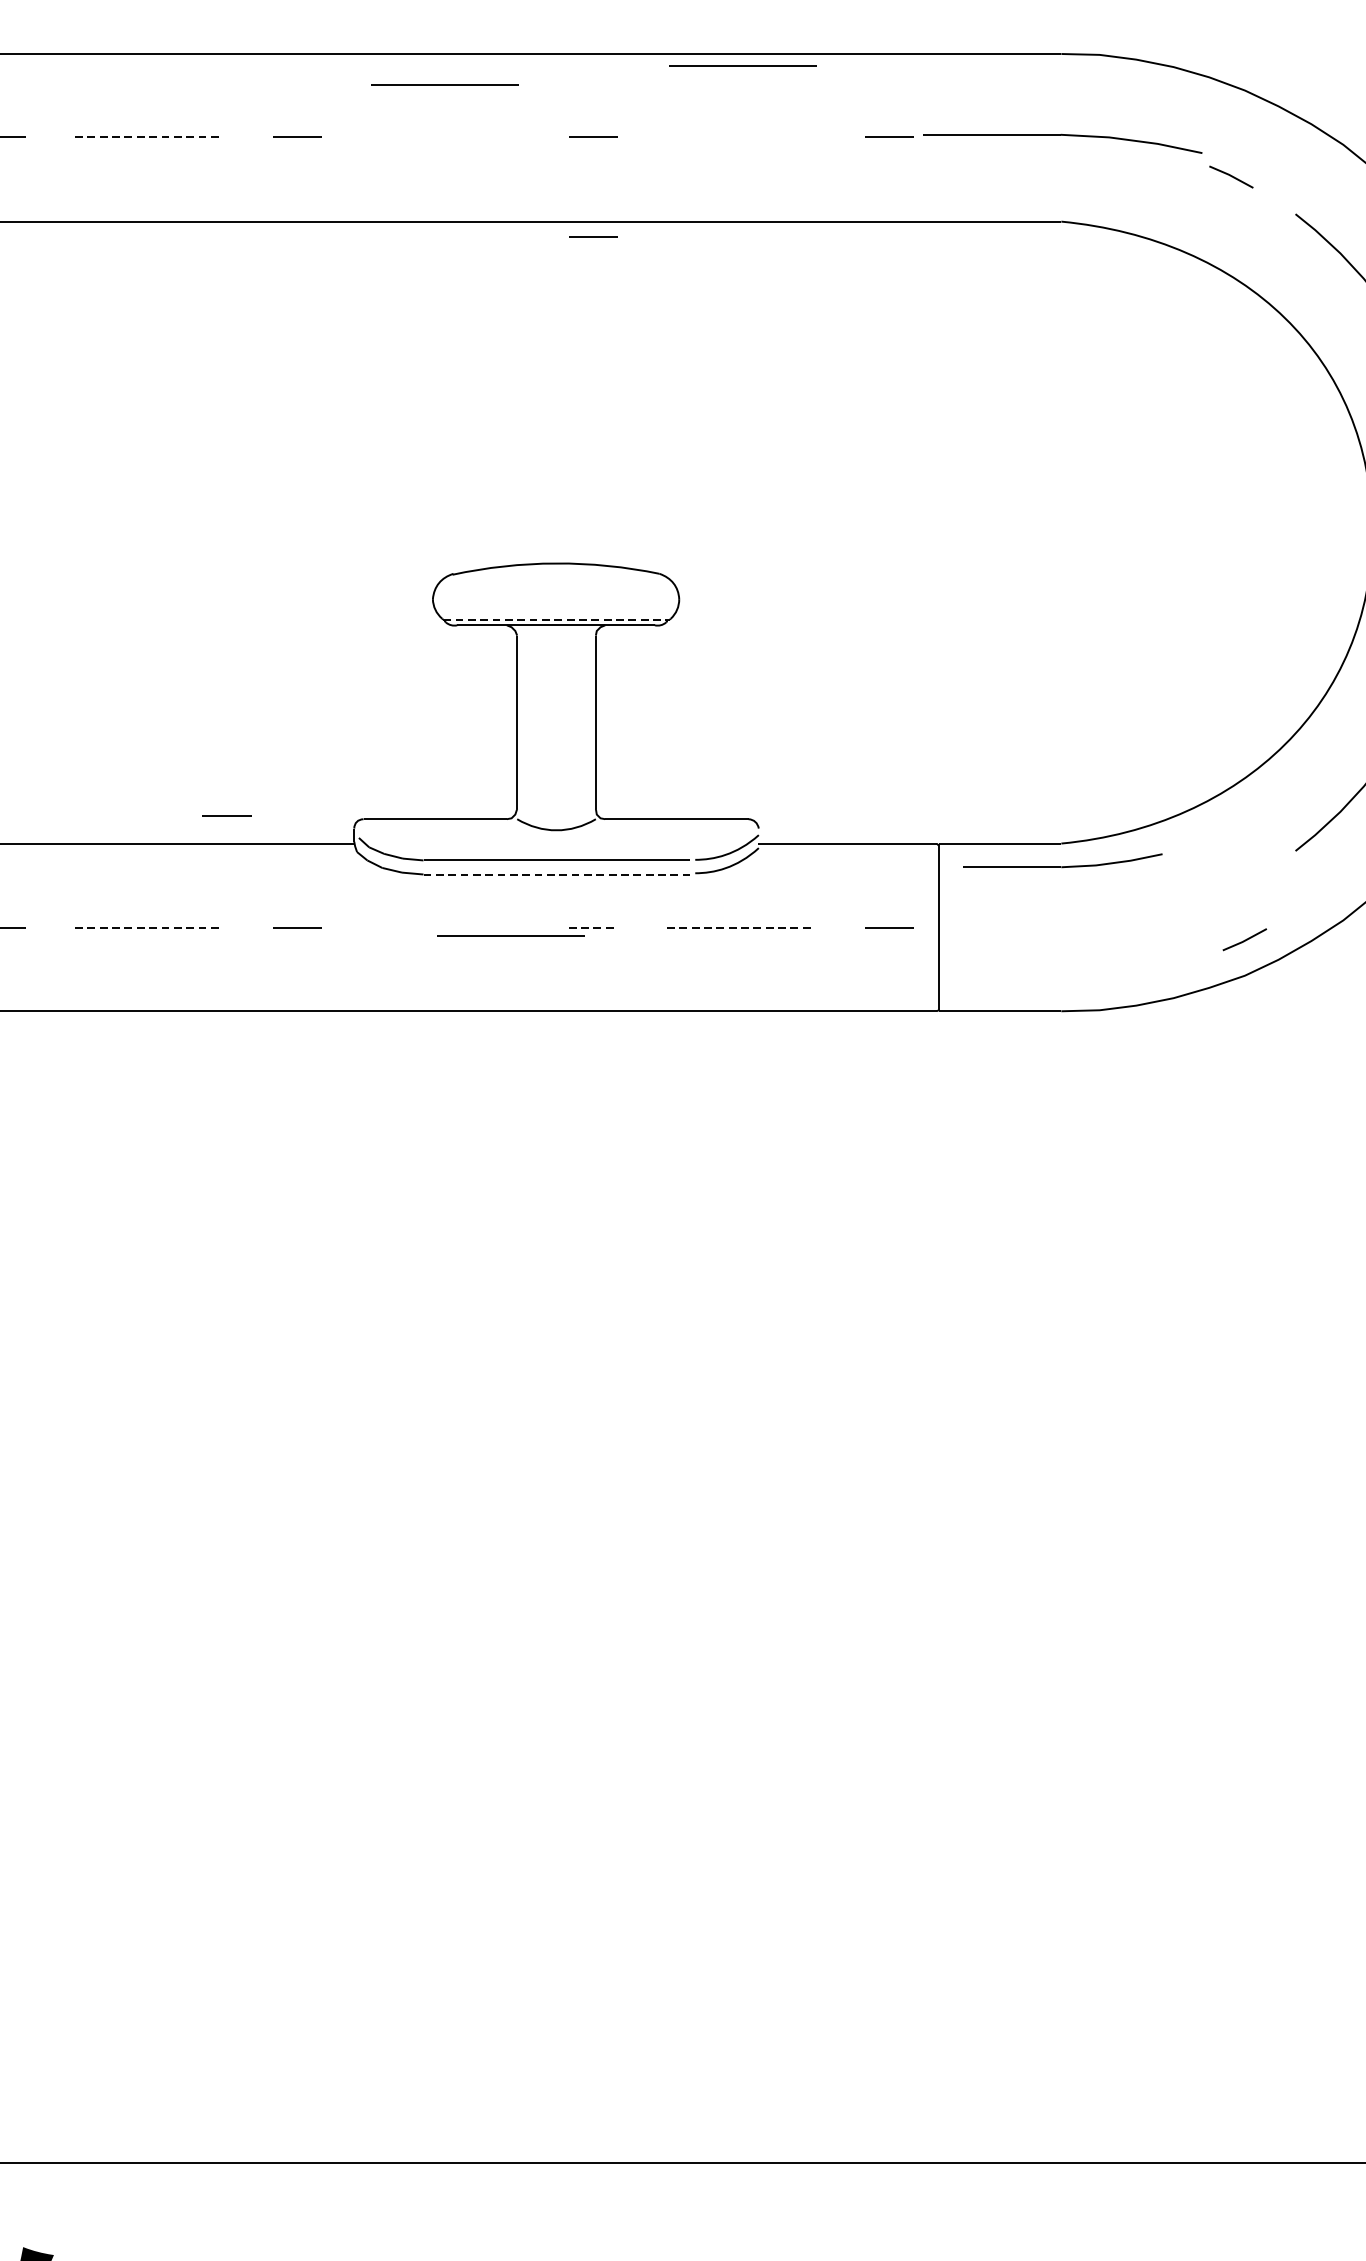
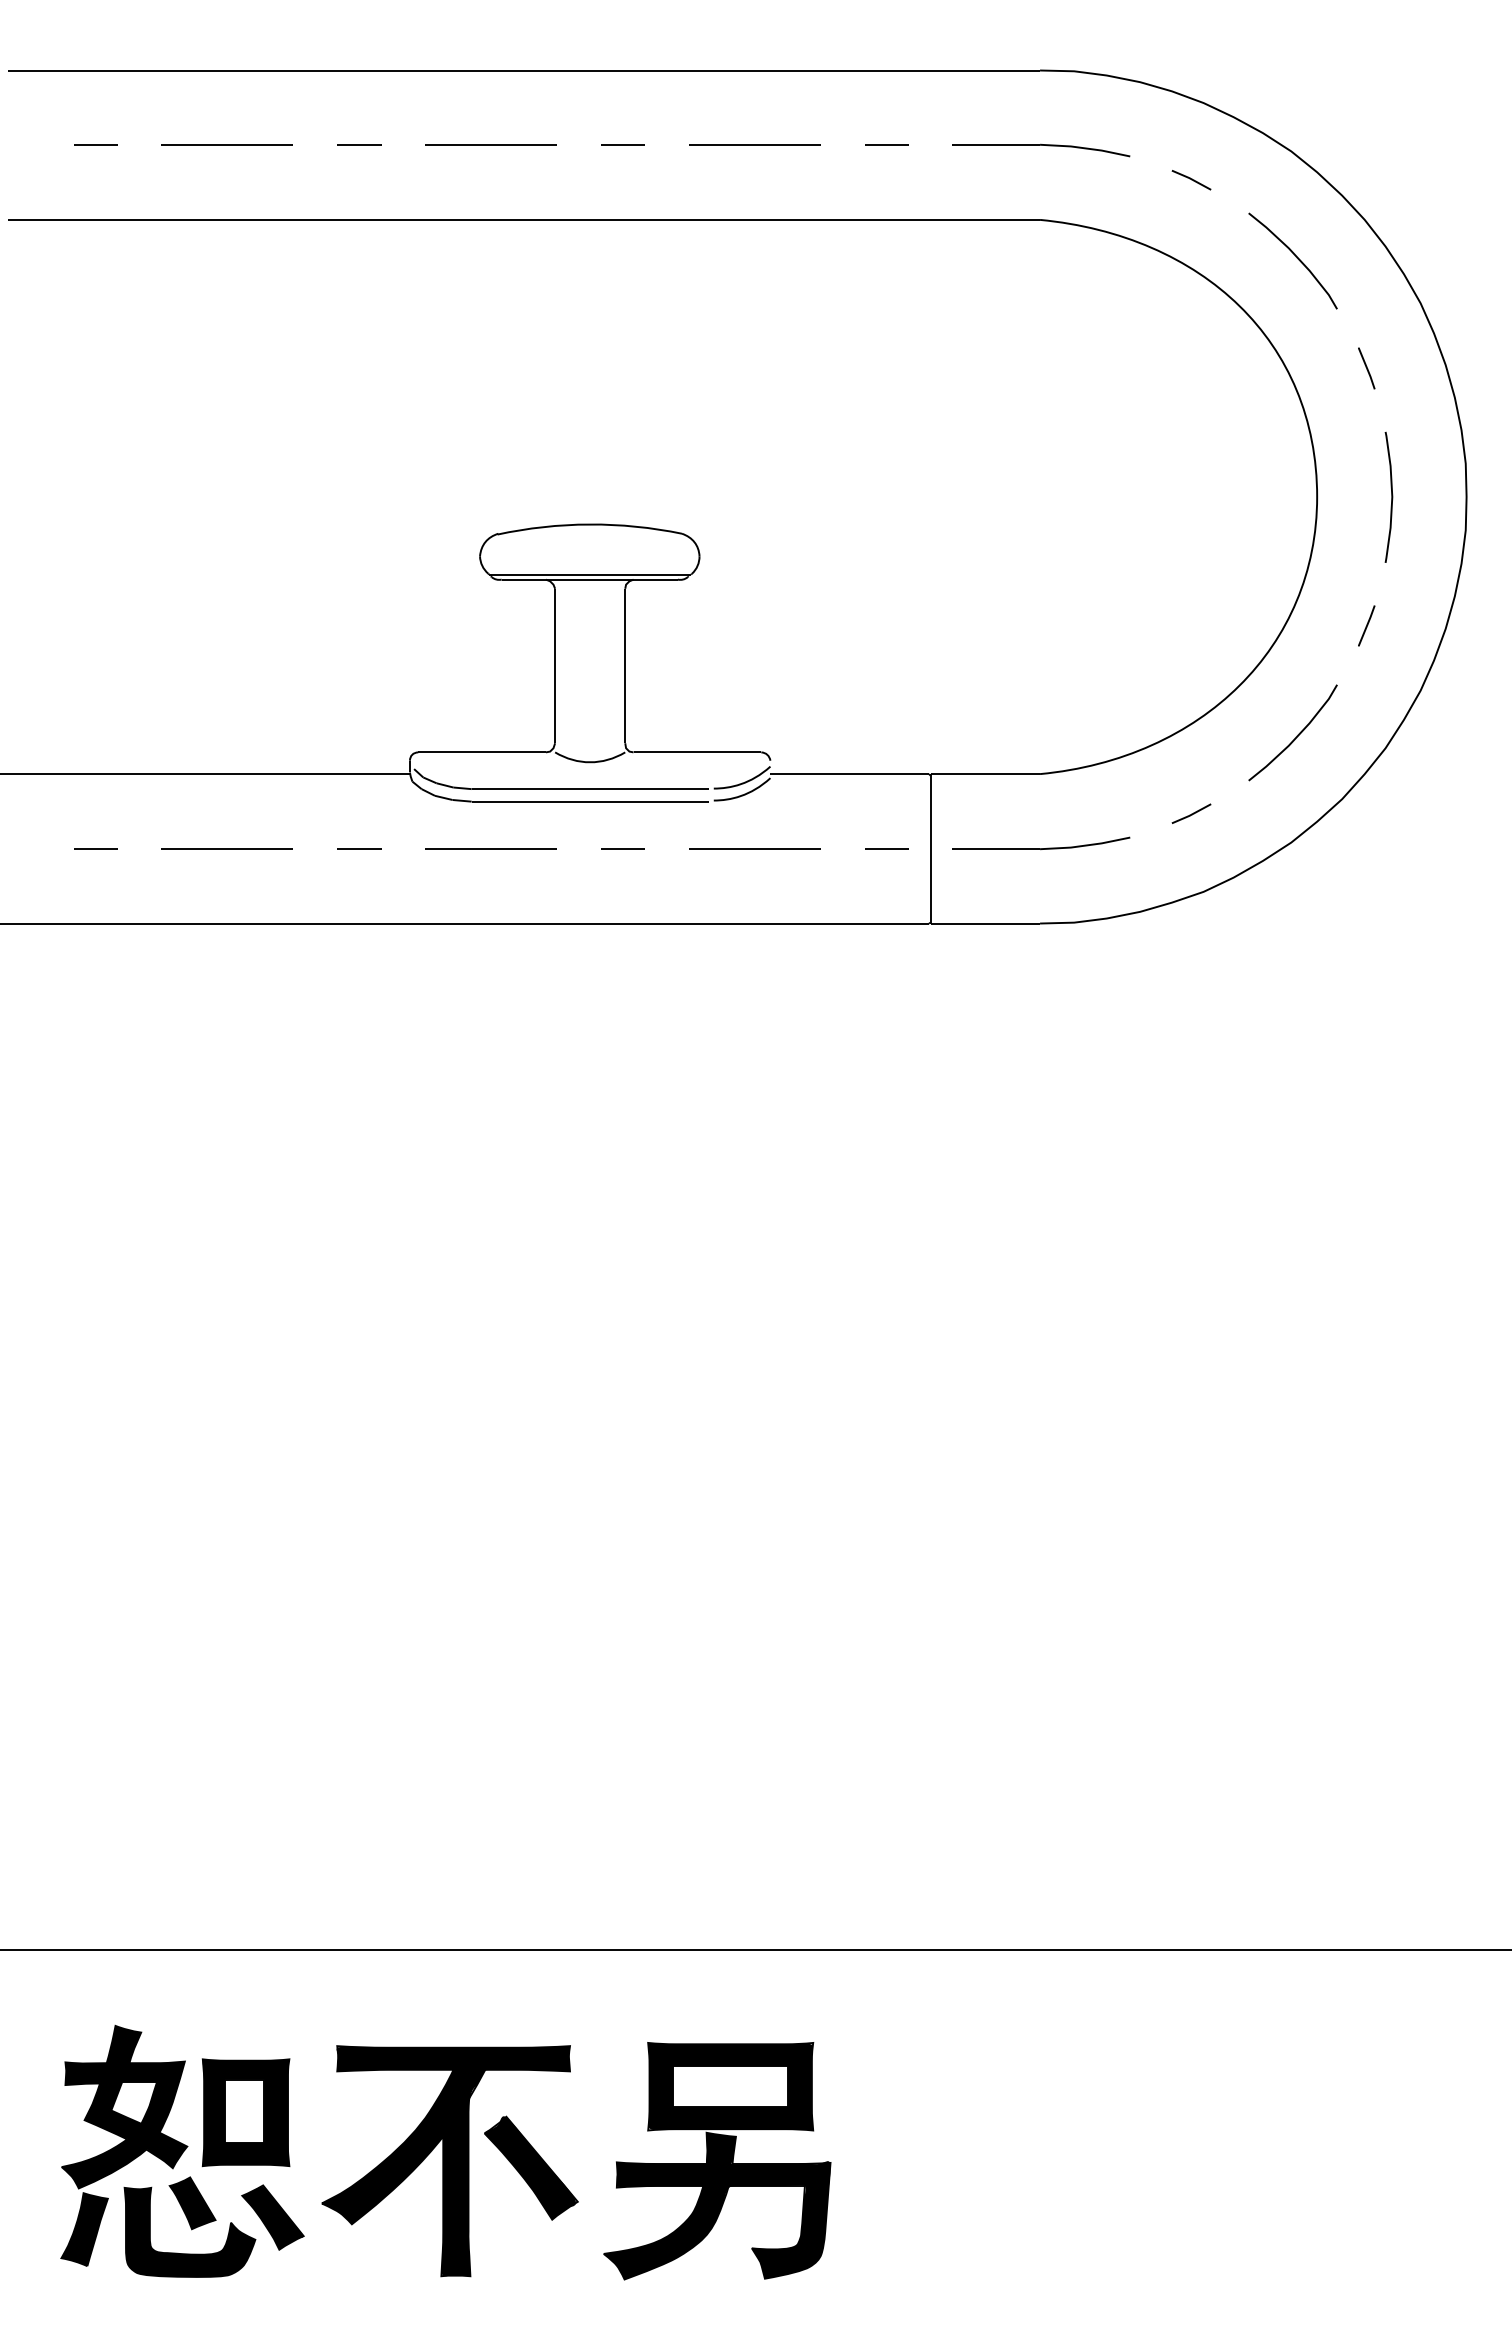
line: (743, 65) -> (754, 144), moved
line: (444, 84) -> (490, 144), moved
line: (149, 137) -> (227, 144), dashed -> solid
part: (1062, 143) -> (1041, 150), size x0.71
line: (592, 236) -> (622, 233), removed
line: (556, 619) -> (590, 574), dashed -> solid
line: (226, 814) -> (296, 748), removed
part: (1062, 860) -> (1041, 843), moved
line: (556, 874) -> (590, 801), dashed -> solid
line: (149, 928) -> (227, 849), dashed -> solid
line: (593, 928) -> (623, 849), dashed -> solid
line: (740, 928) -> (754, 849), dashed -> solid
line: (510, 934) -> (490, 848), moved
line: (1244, 939) -> (1191, 813), moved

